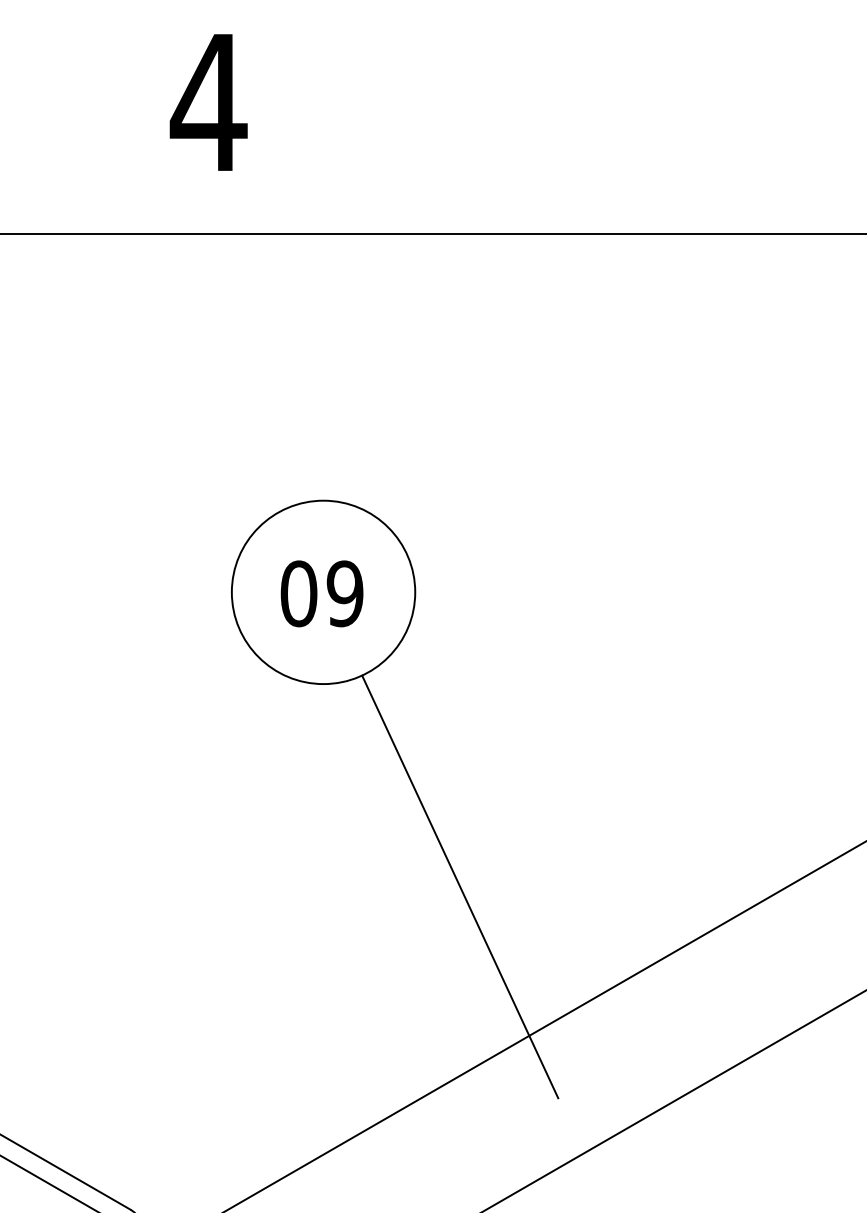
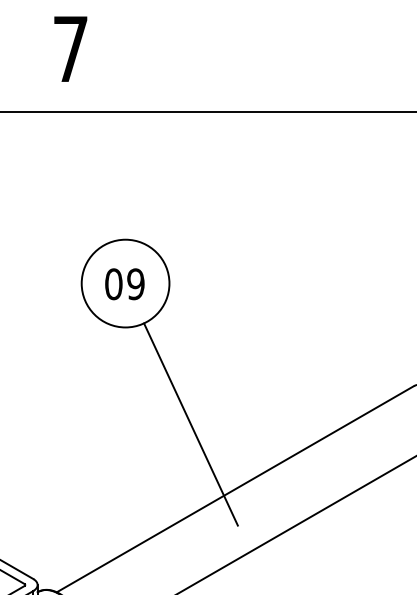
text: (208, 101) -> (70, 48), 4 -> 7

